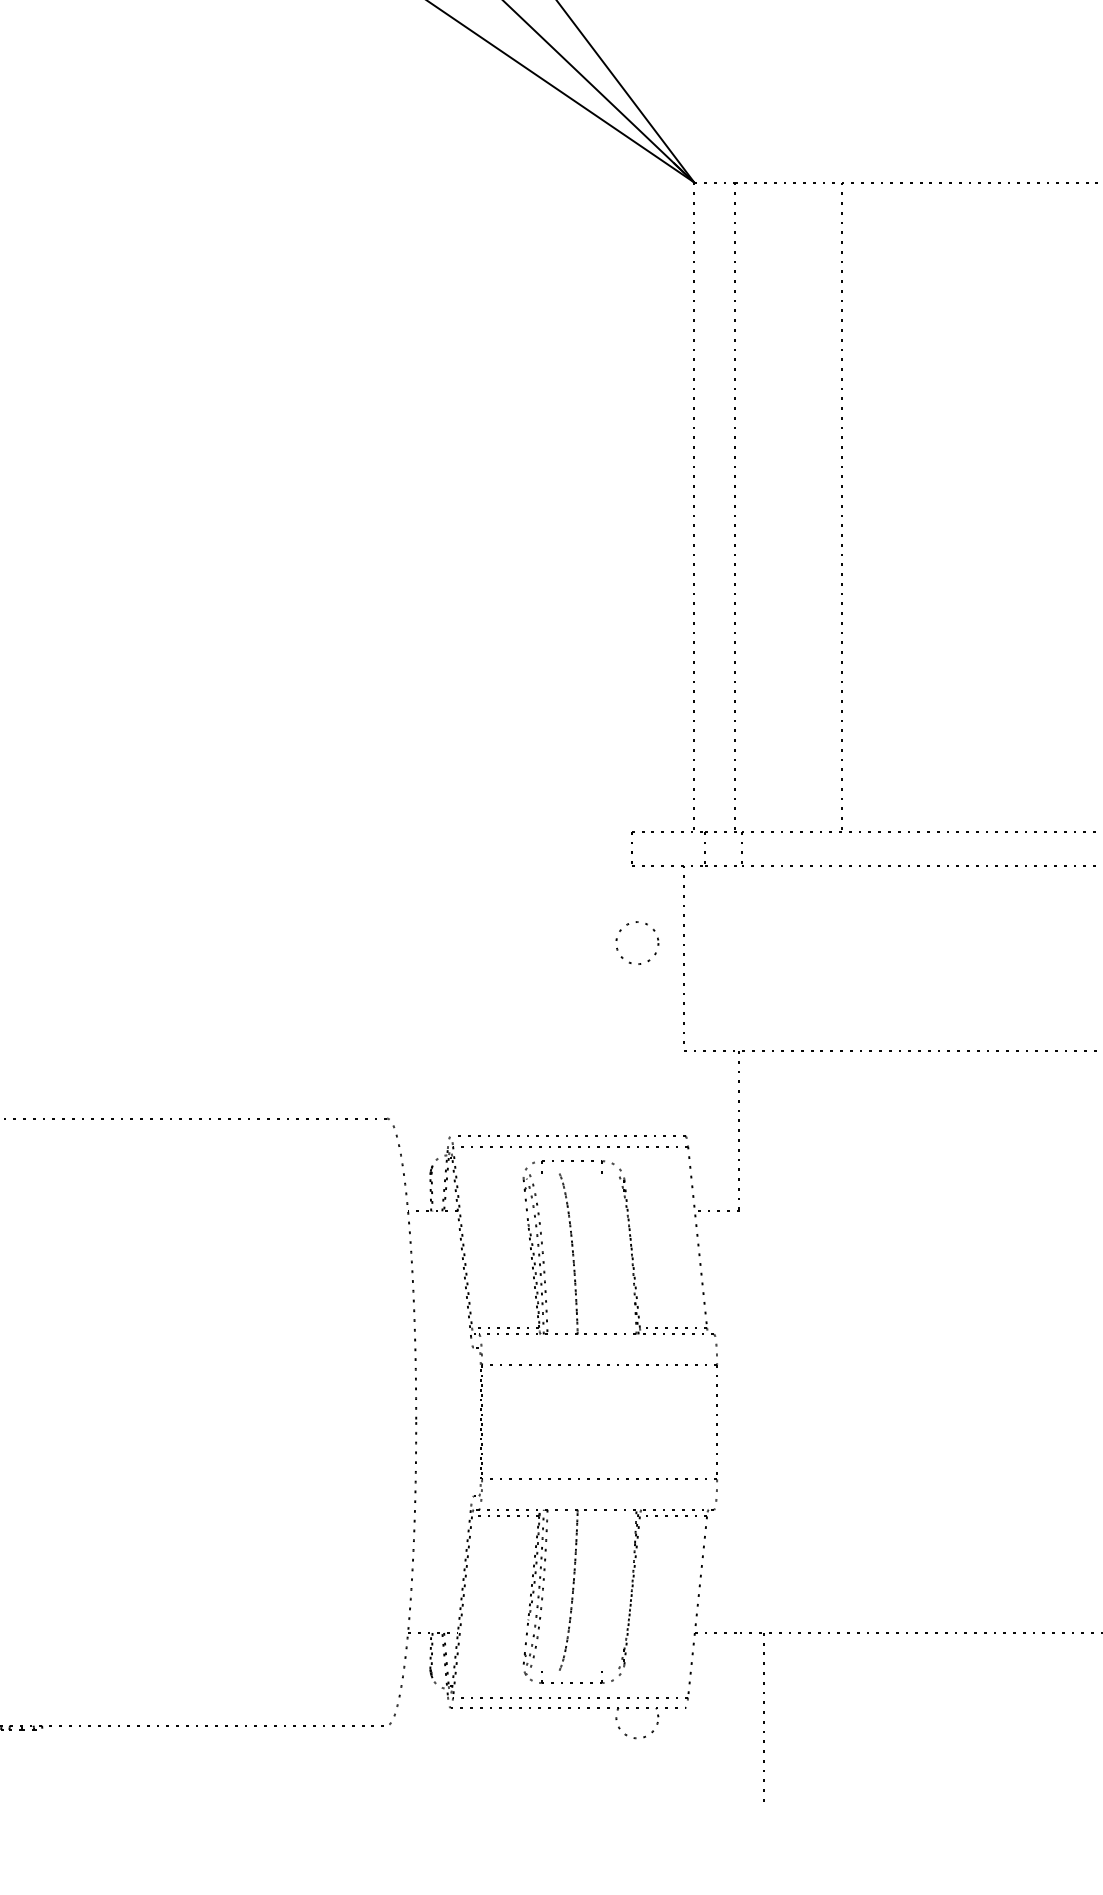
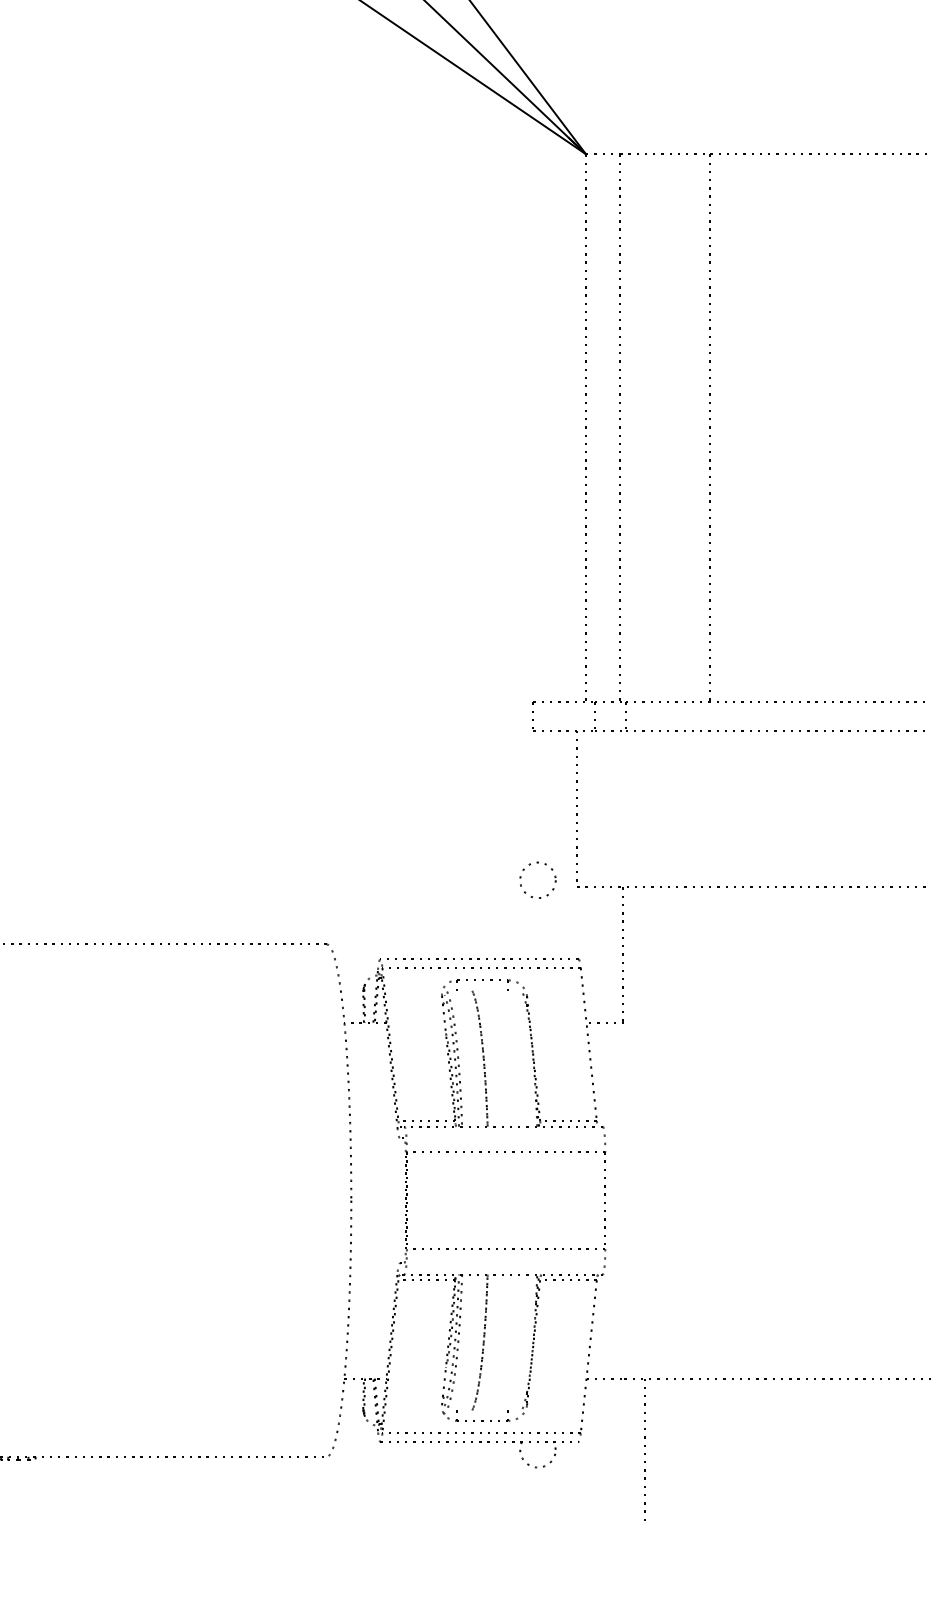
circle: (636, 942) -> (537, 879), moved

